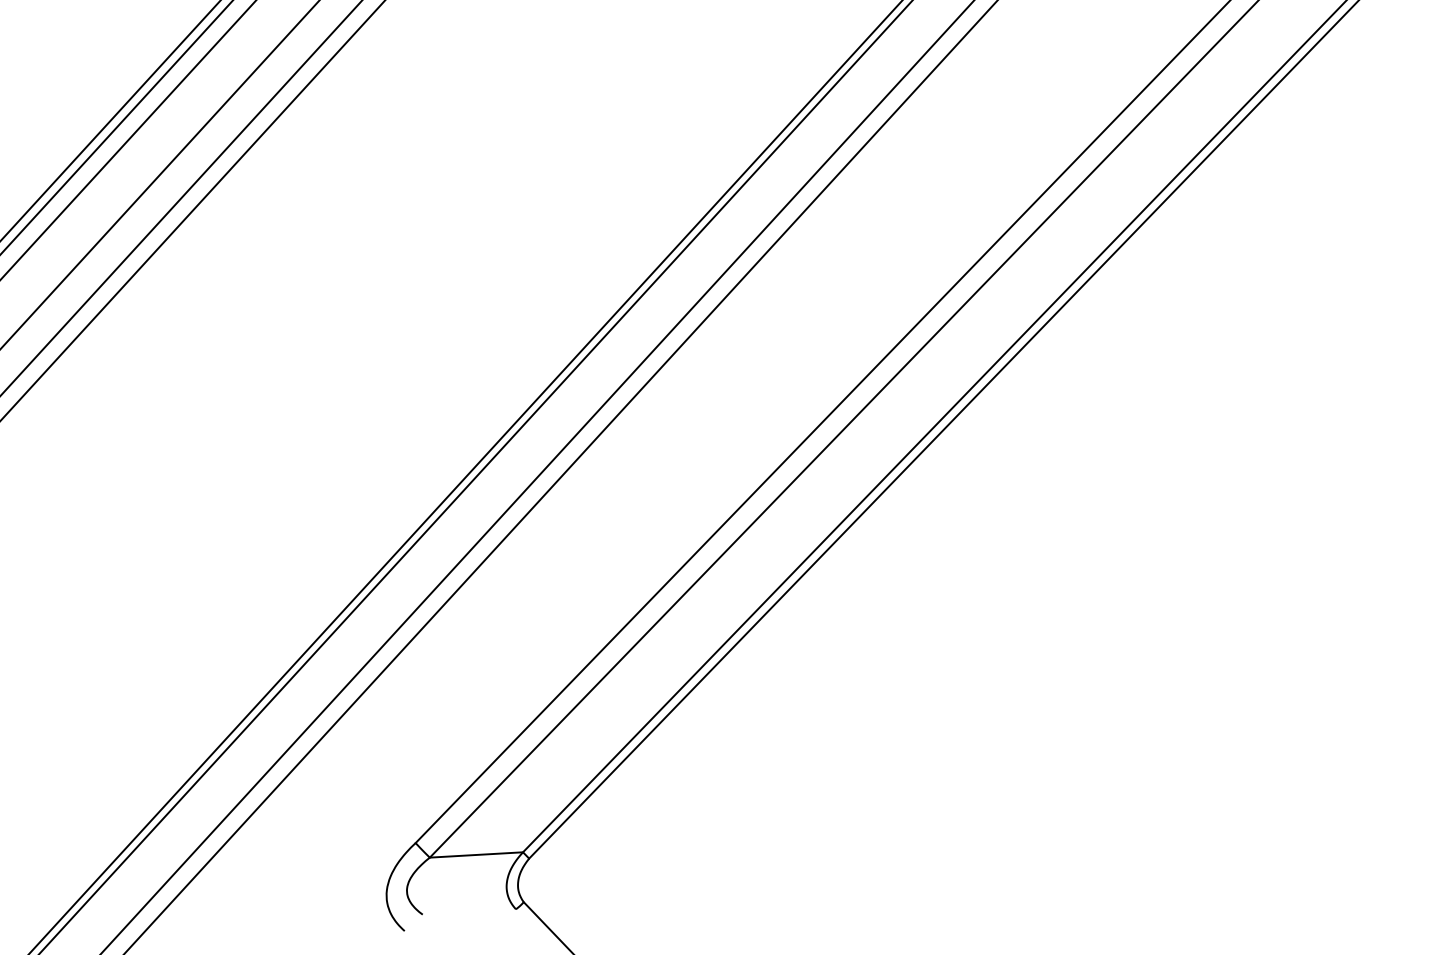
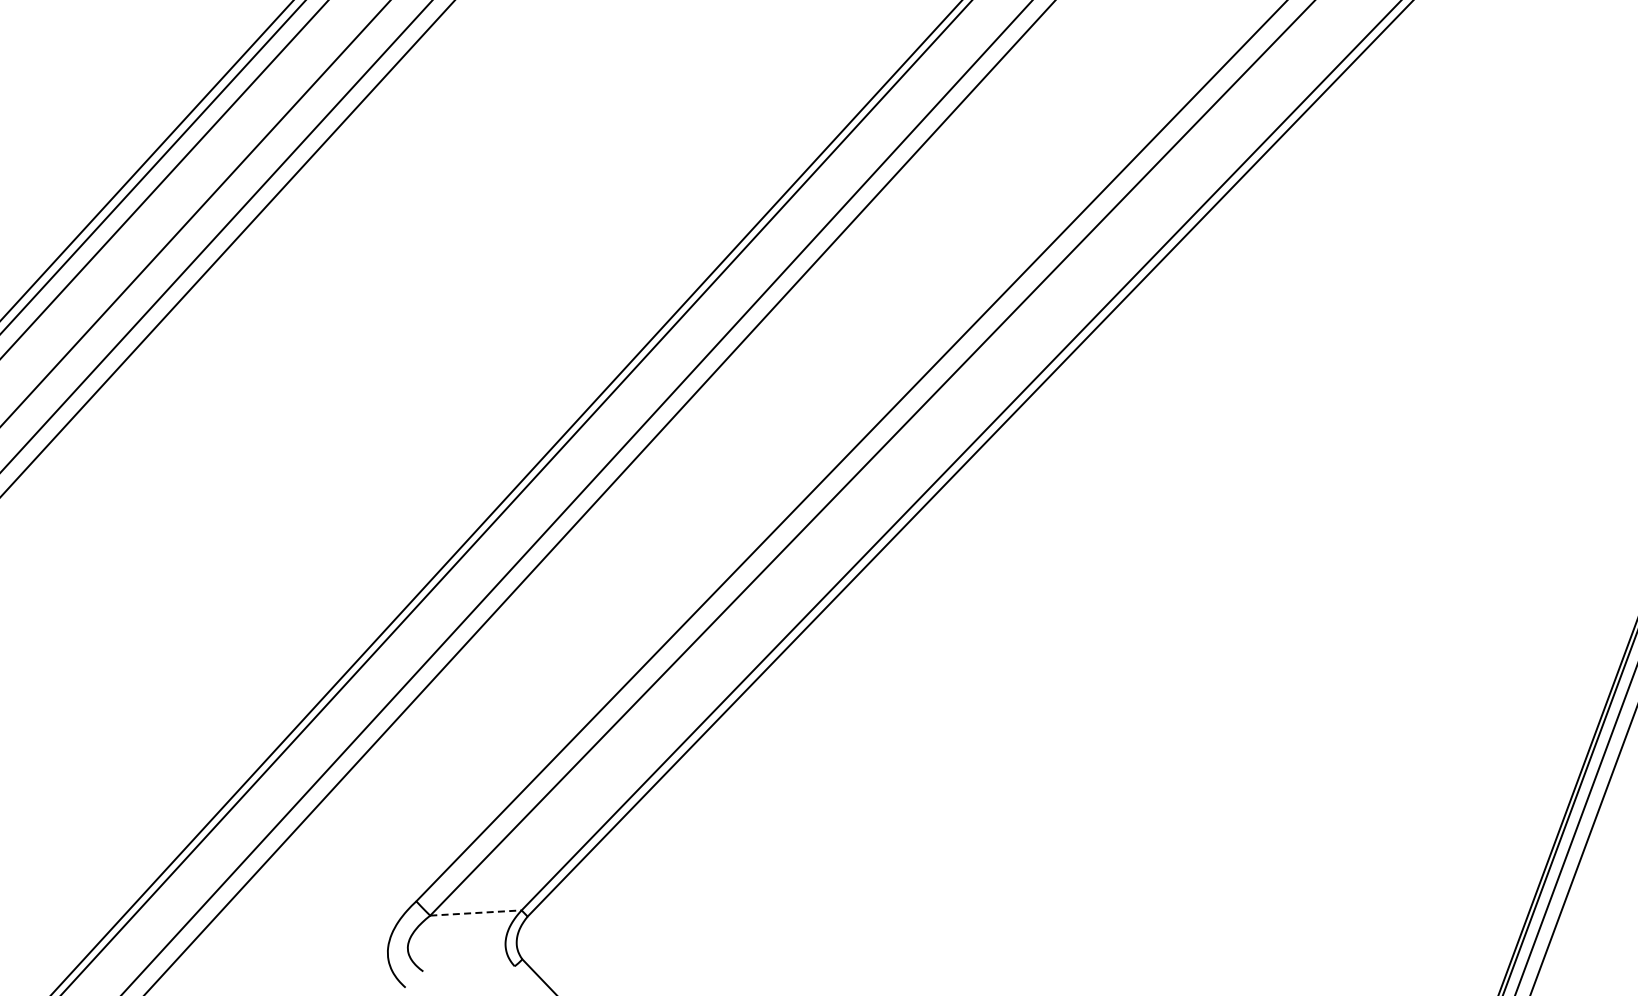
line: (475, 855) -> (475, 913), solid -> dashed

